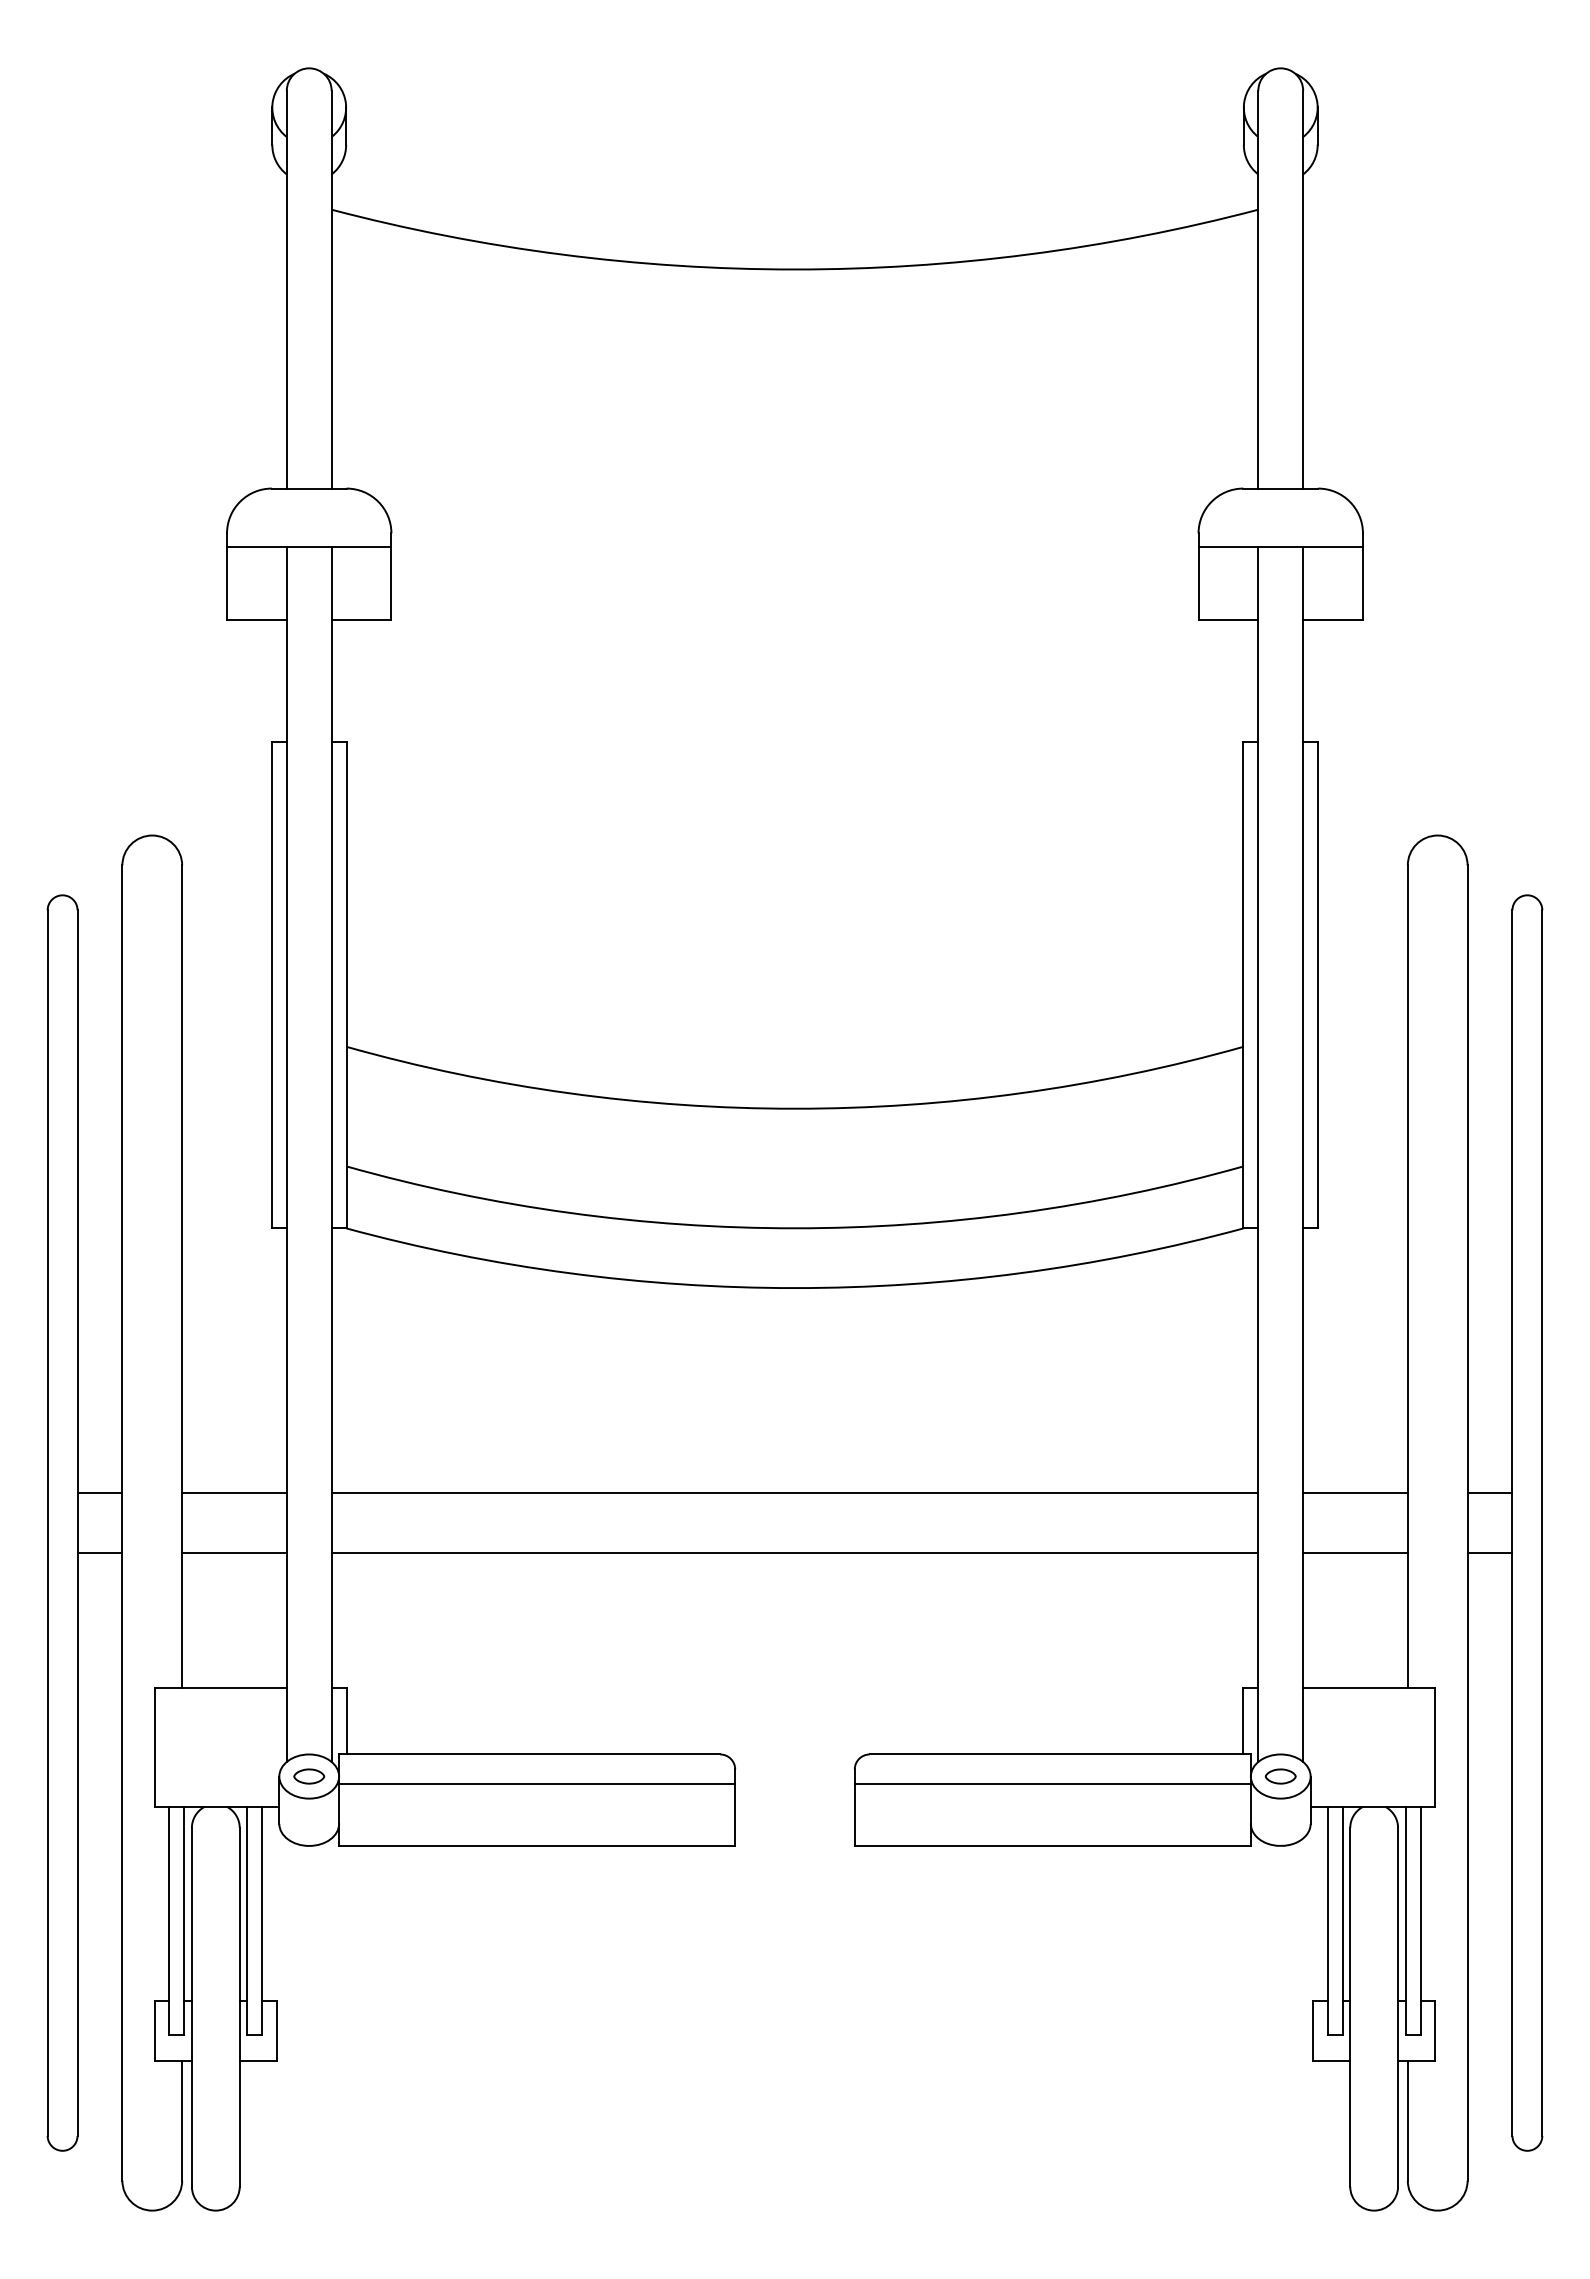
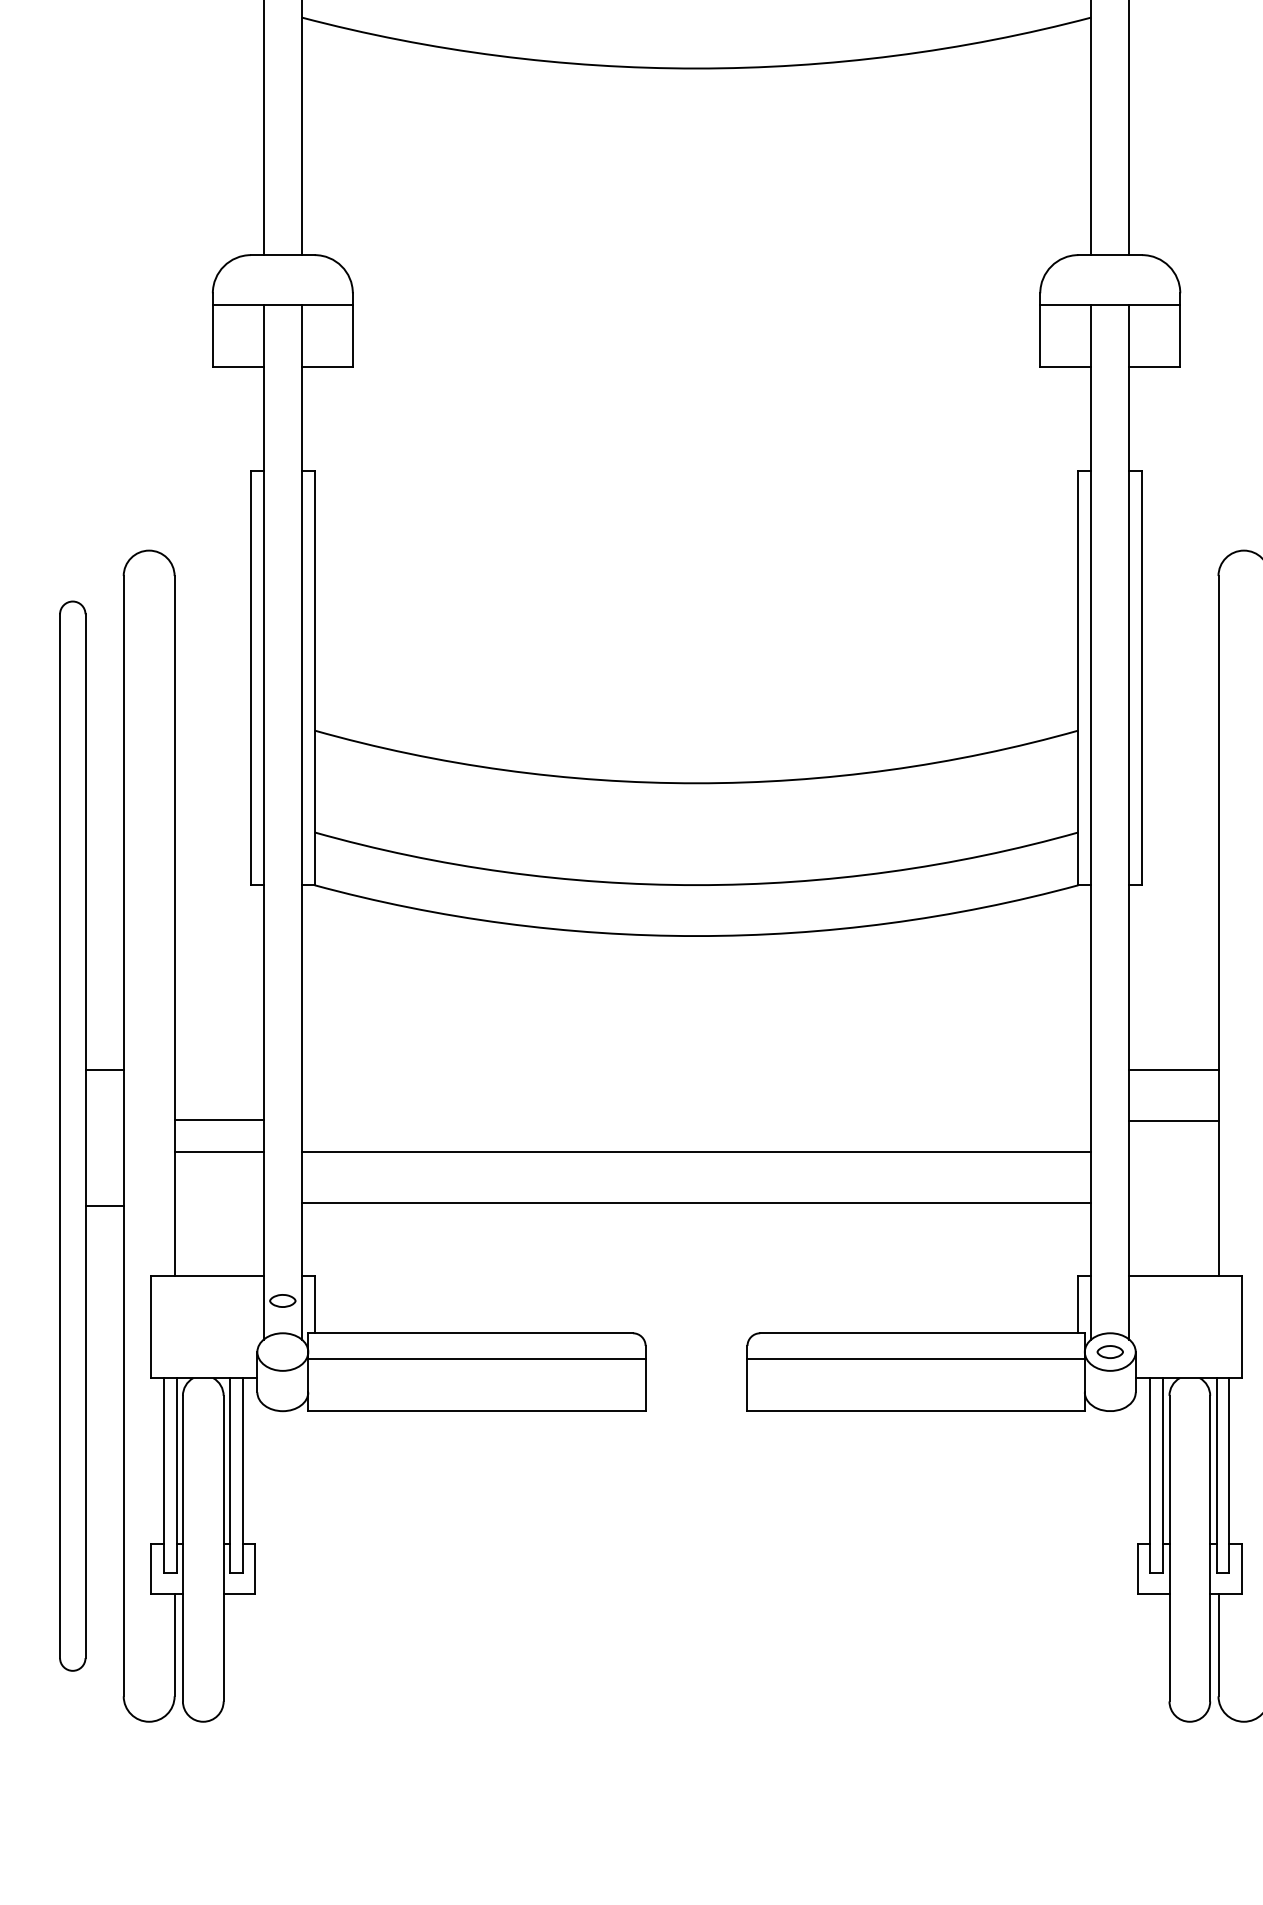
line: (99, 1493) -> (104, 1070), moved
line: (234, 1493) -> (219, 1152), moved
line: (794, 1493) -> (696, 1152), moved
line: (1355, 1493) -> (1173, 1070), moved
line: (99, 1552) -> (104, 1205), moved
line: (234, 1552) -> (219, 1119), moved
line: (794, 1552) -> (696, 1202), moved
line: (1355, 1552) -> (1173, 1120), moved
part: (309, 1776) -> (283, 1300), moved

